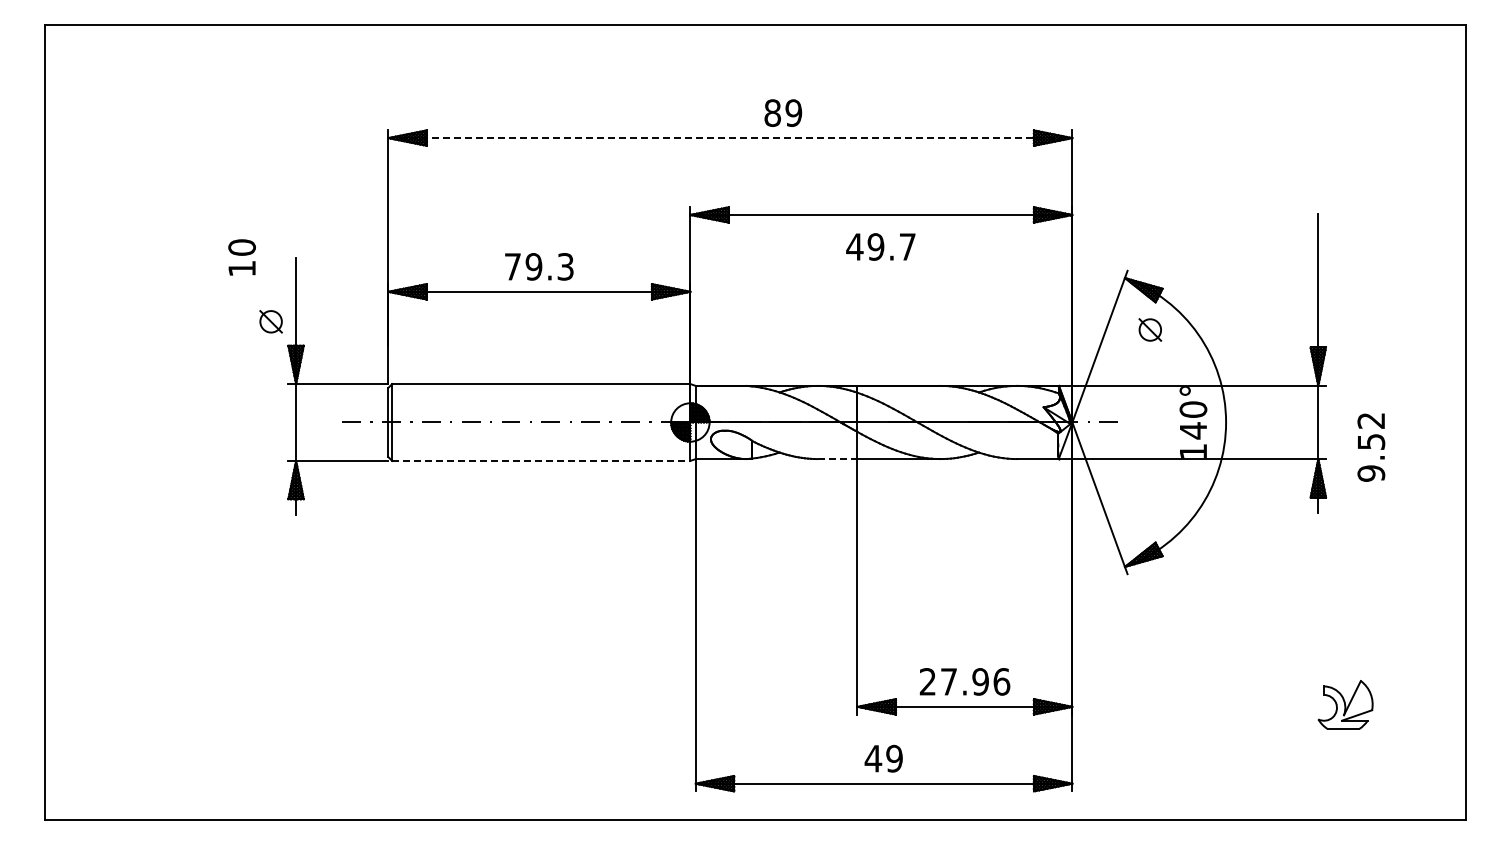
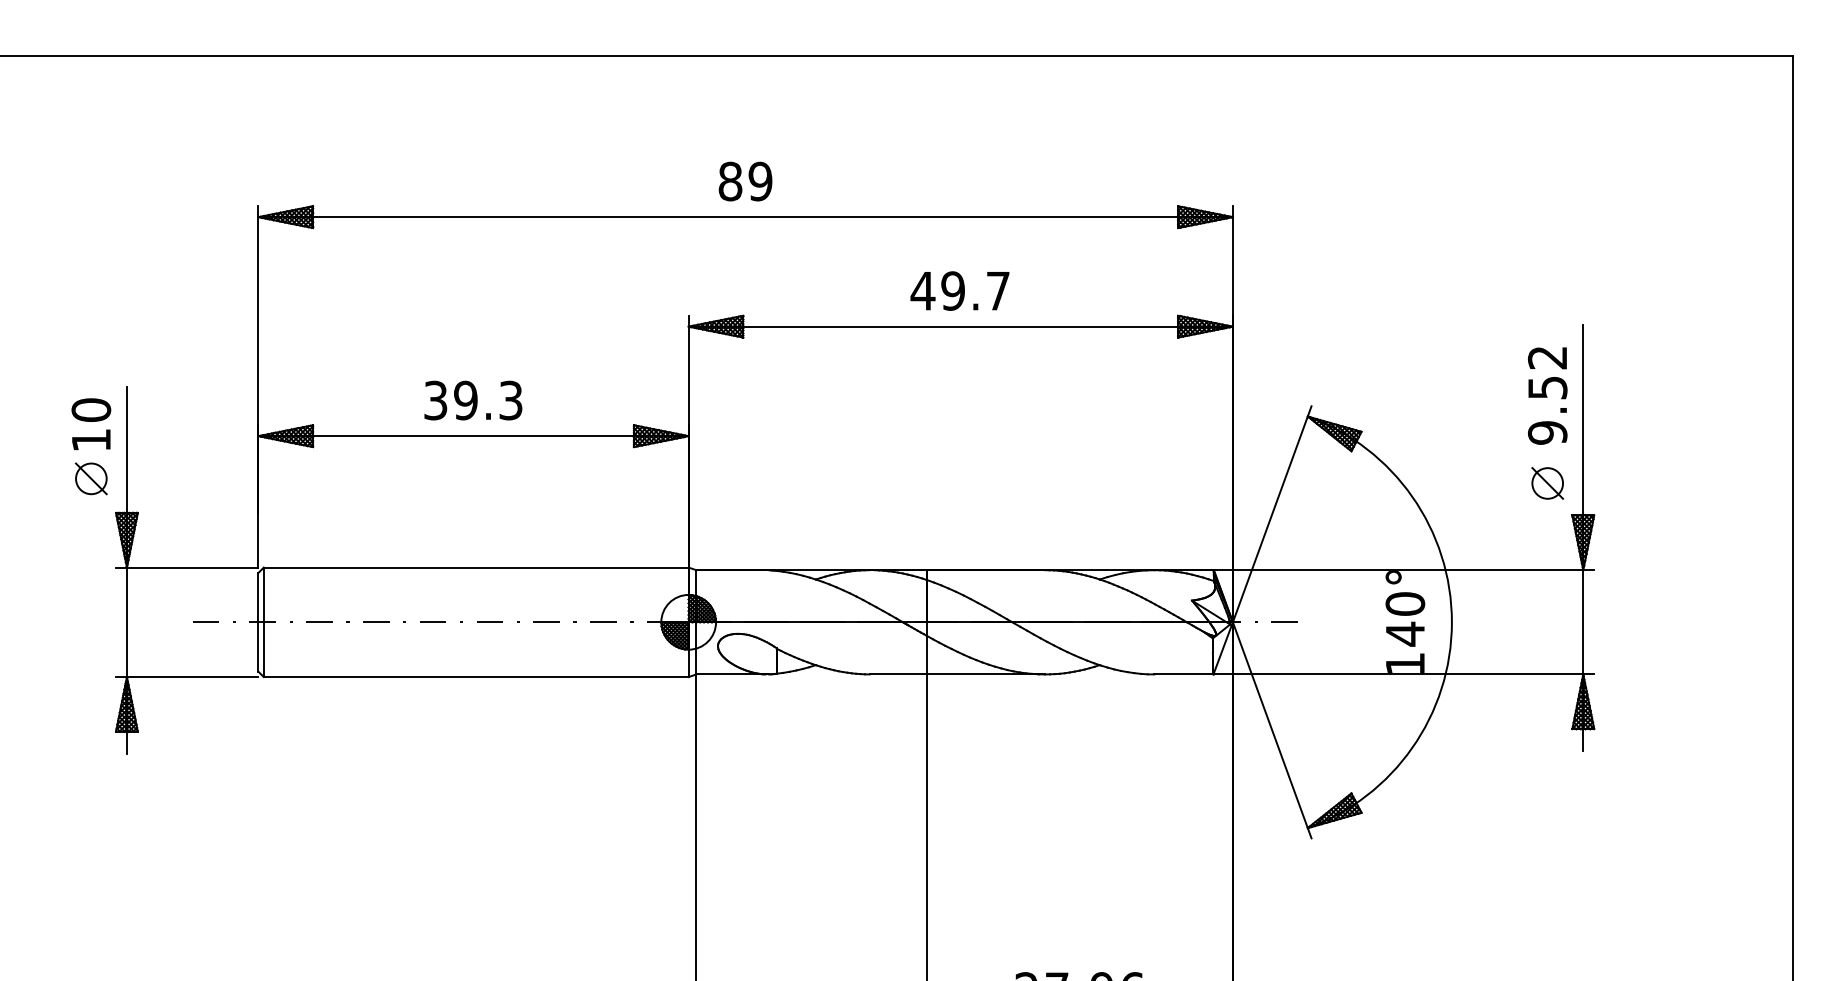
text: (783, 112) -> (745, 180), moved
line: (730, 138) -> (745, 217), dashed -> solid
text: (880, 246) -> (959, 290), moved
text: (241, 257) -> (90, 424), moved
text: (512, 266) -> (435, 400), 79.3 -> 39.3
part: (1150, 329) -> (1547, 482), moved
text: (1371, 447) -> (1547, 395), moved
line: (837, 459) -> (898, 675), dashed -> solid
line: (541, 460) -> (476, 676), dashed -> solid

